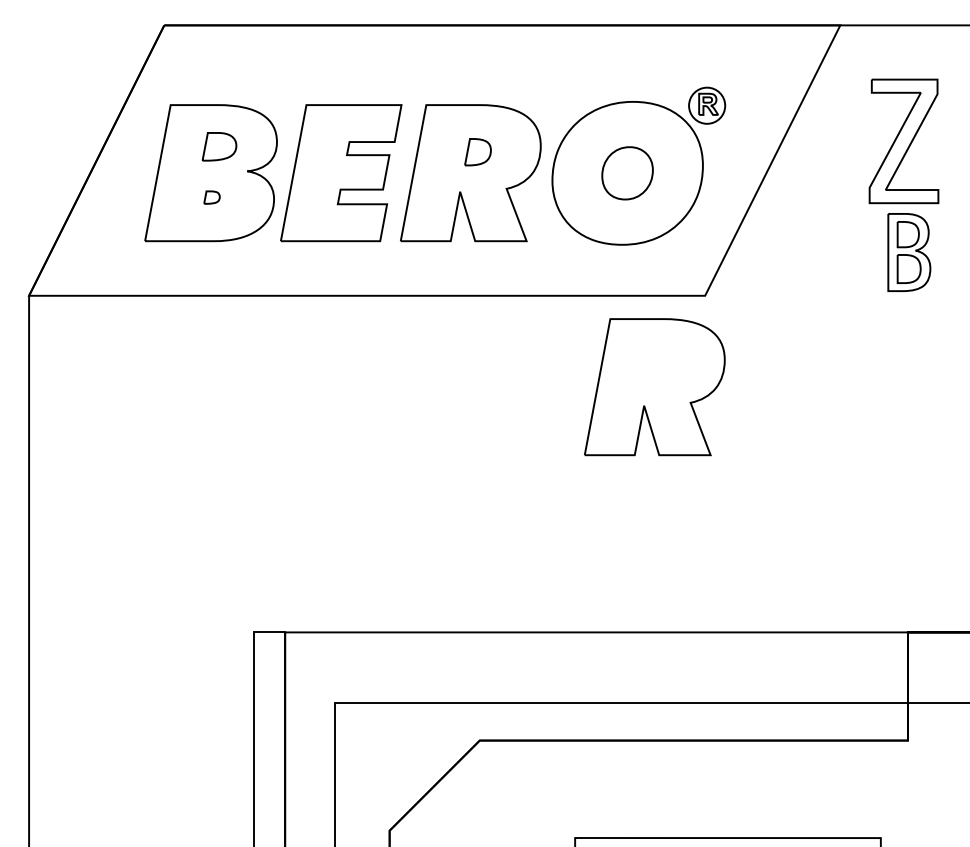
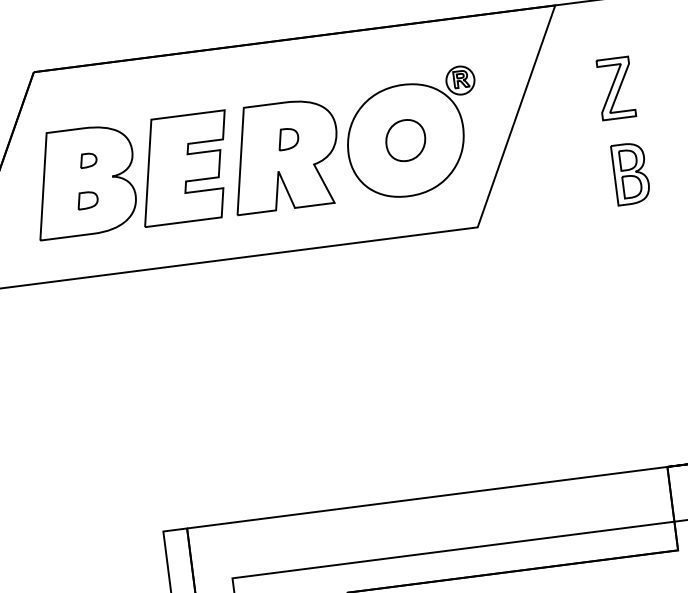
part: (903, 140) -> (615, 87), size x0.62
part: (219, 146) -> (88, 160), size x0.62
part: (211, 197) -> (87, 200), size x1.67
part: (654, 387) -> (447, 303), removed

